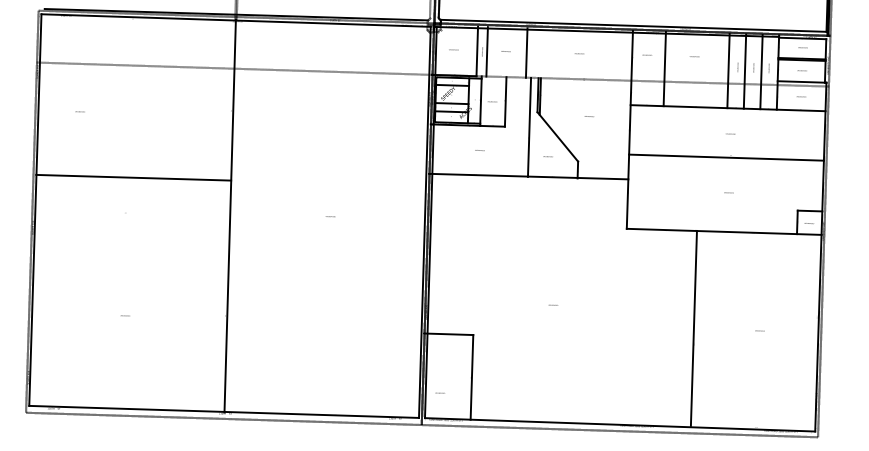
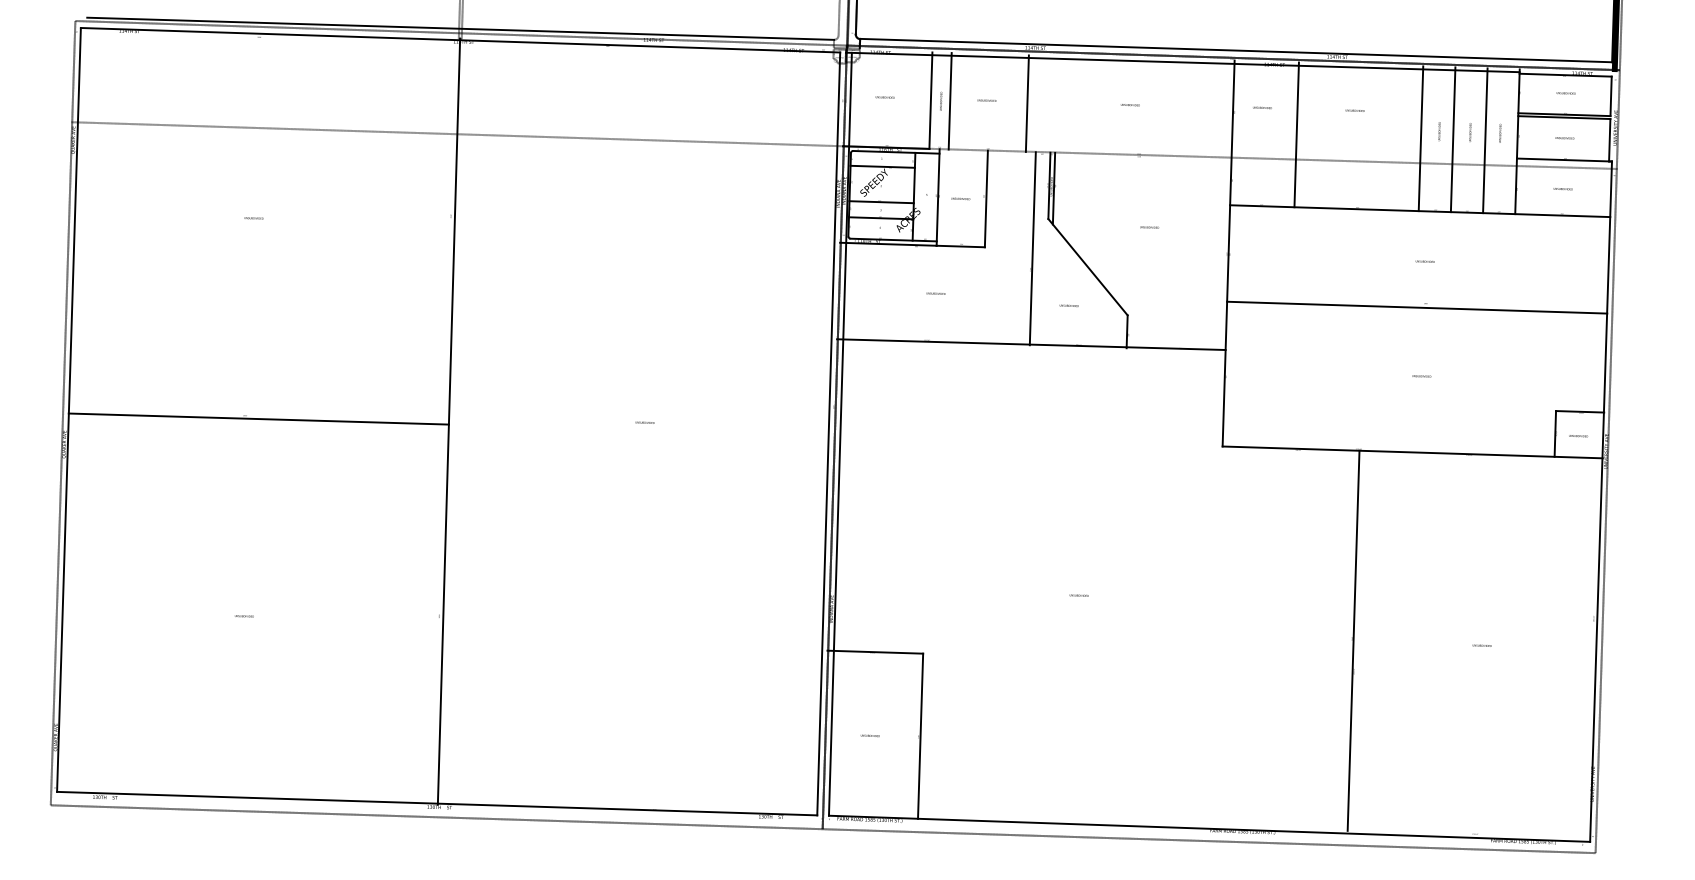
text: (79, 111) -> (252, 217), moved
line: (133, 177) -> (258, 418), moved
text: (439, 392) -> (868, 734), moved

